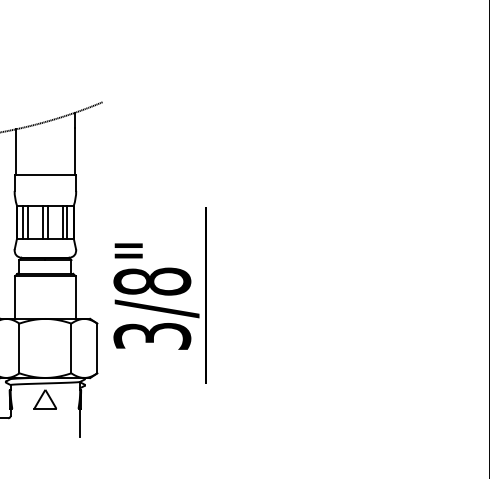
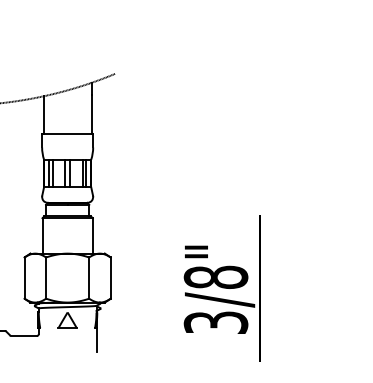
part: (159, 295) -> (221, 288), moved

